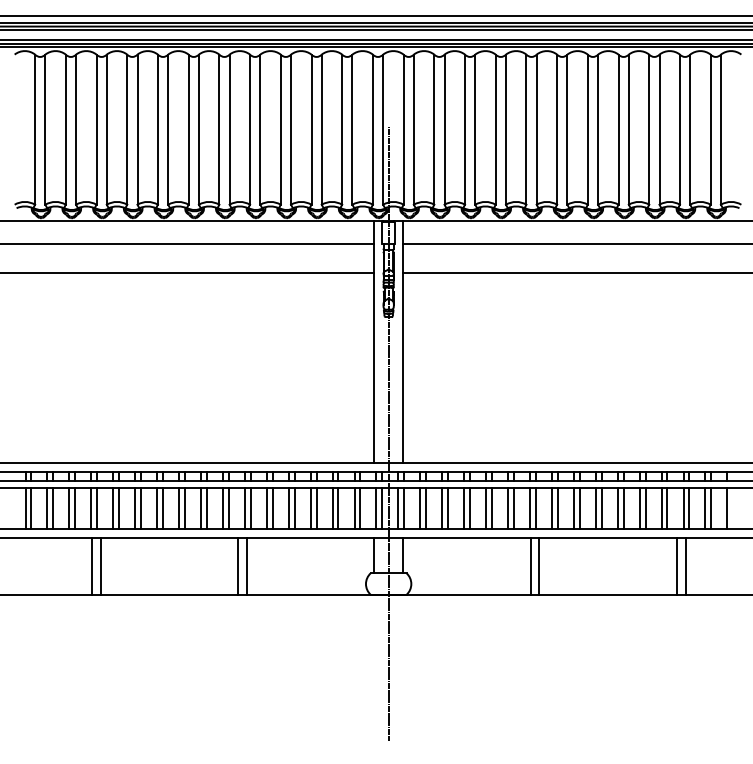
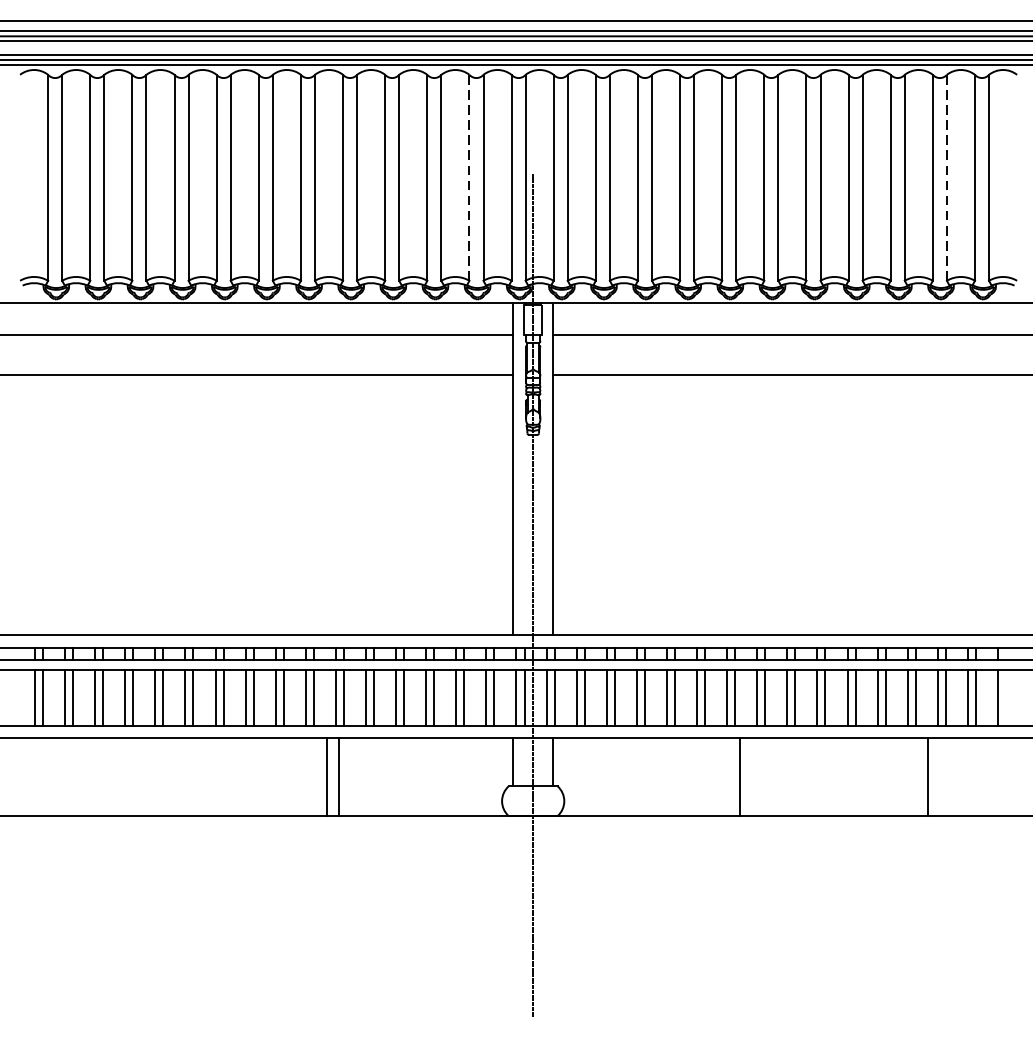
line: (342, 129) -> (469, 177), solid -> dashed
line: (690, 129) -> (947, 177), solid -> dashed
line: (91, 565) -> (125, 775), removed
line: (100, 565) -> (137, 775), removed
line: (530, 565) -> (727, 775), removed
line: (685, 565) -> (940, 775), removed

